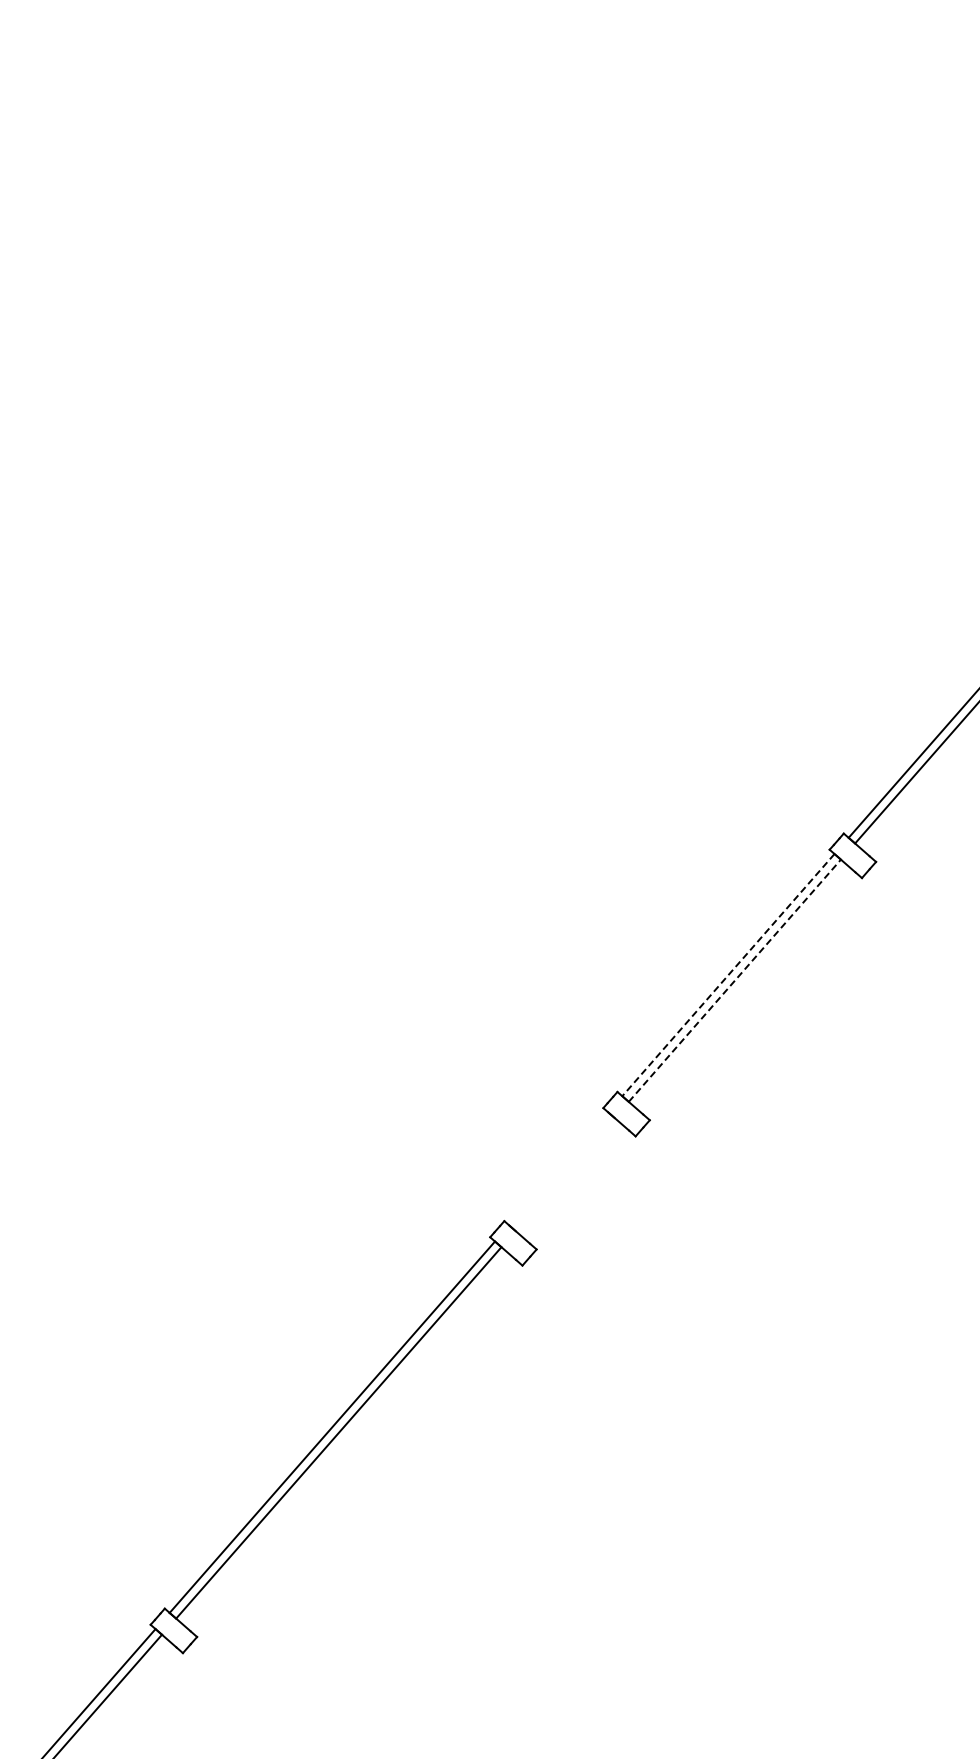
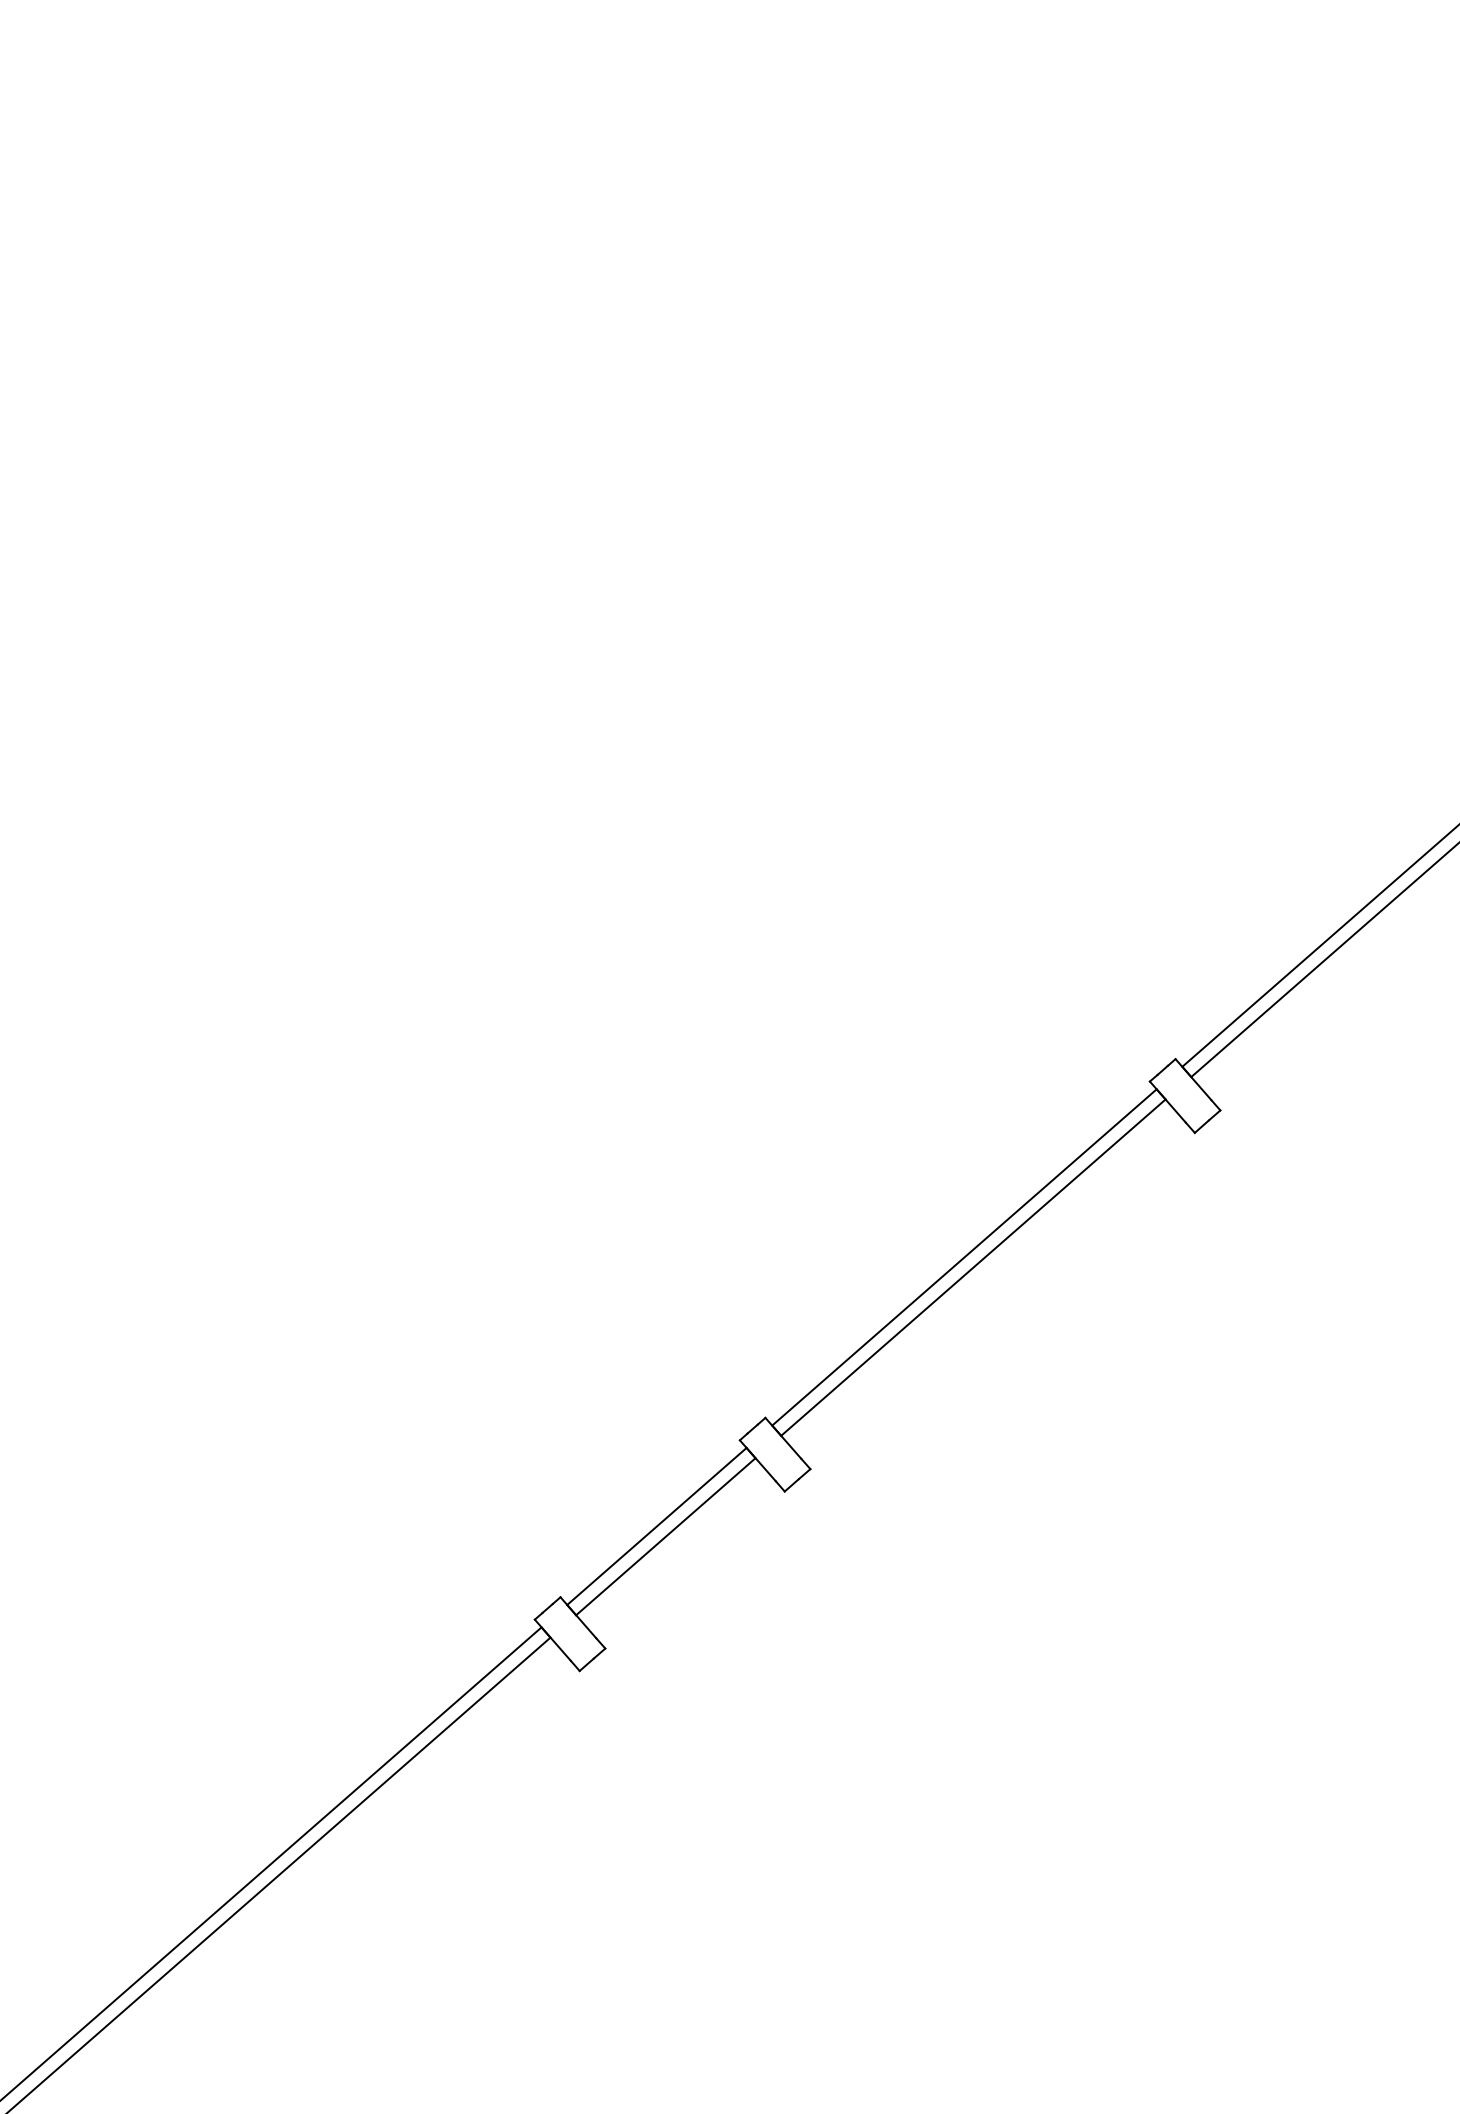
line: (728, 975) -> (964, 1258), dashed -> solid
line: (735, 980) -> (974, 1267), dashed -> solid
line: (558, 1168) -> (656, 1525), added
line: (564, 1174) -> (664, 1536), added

